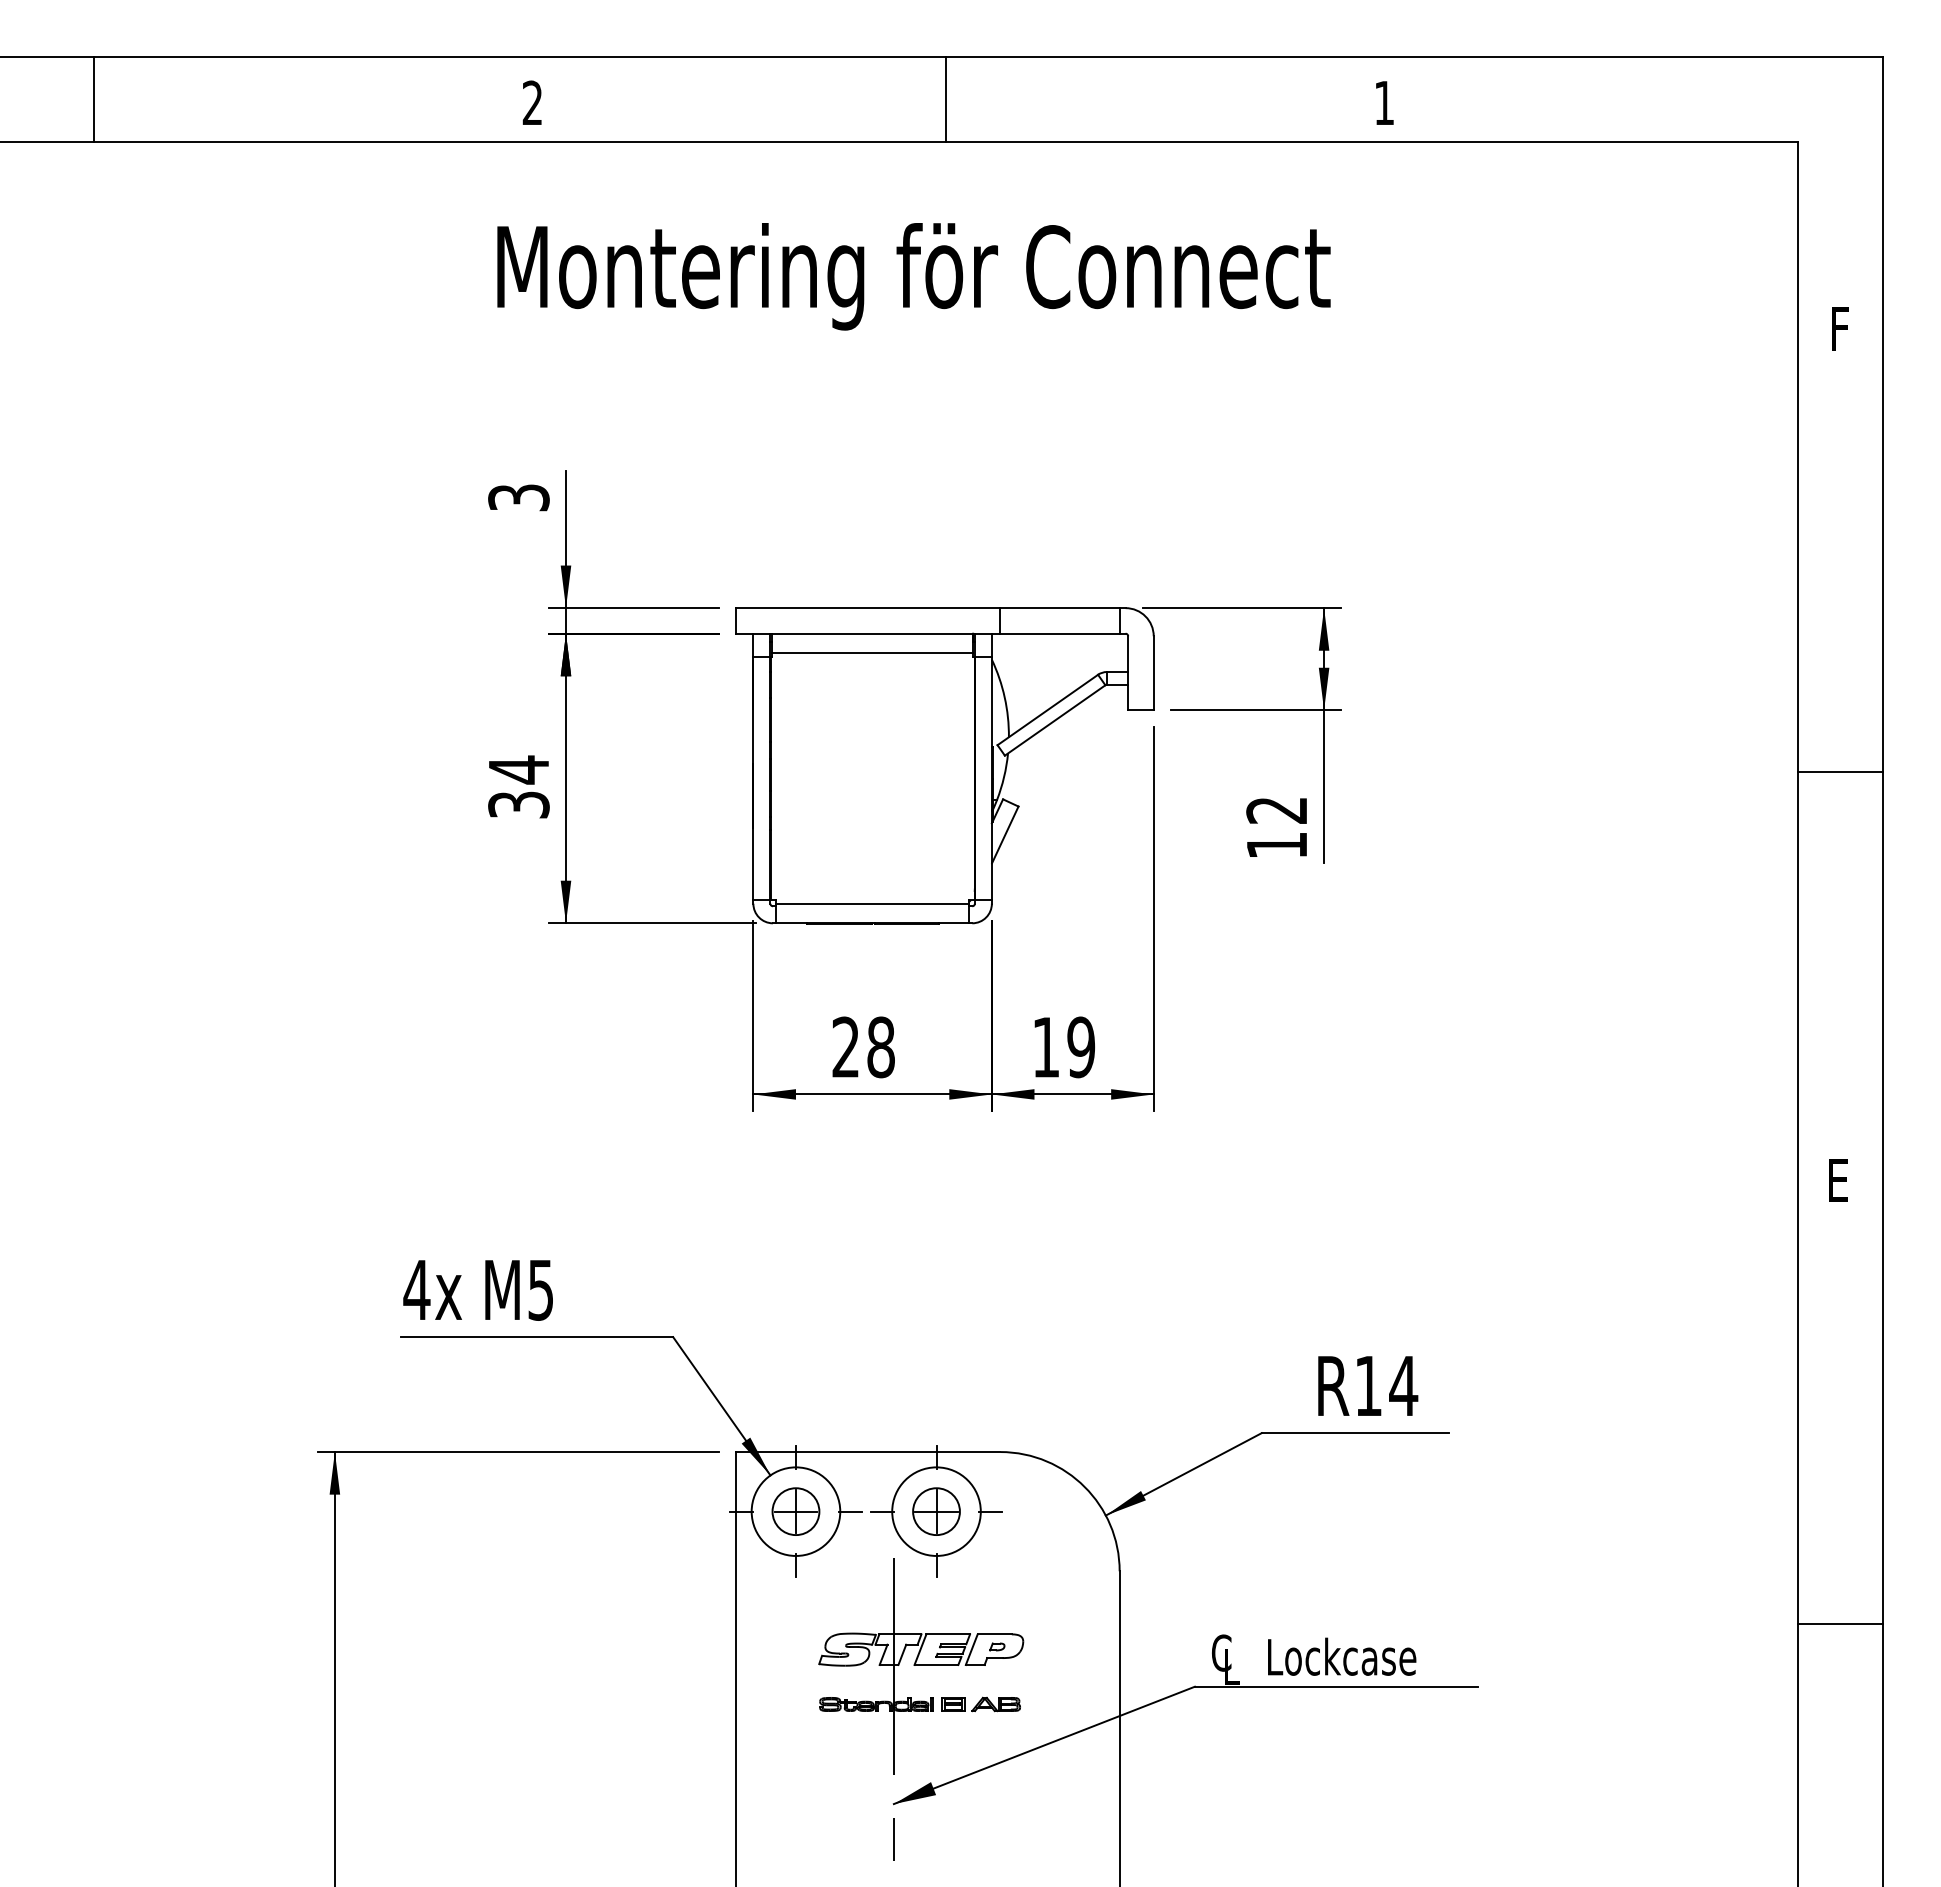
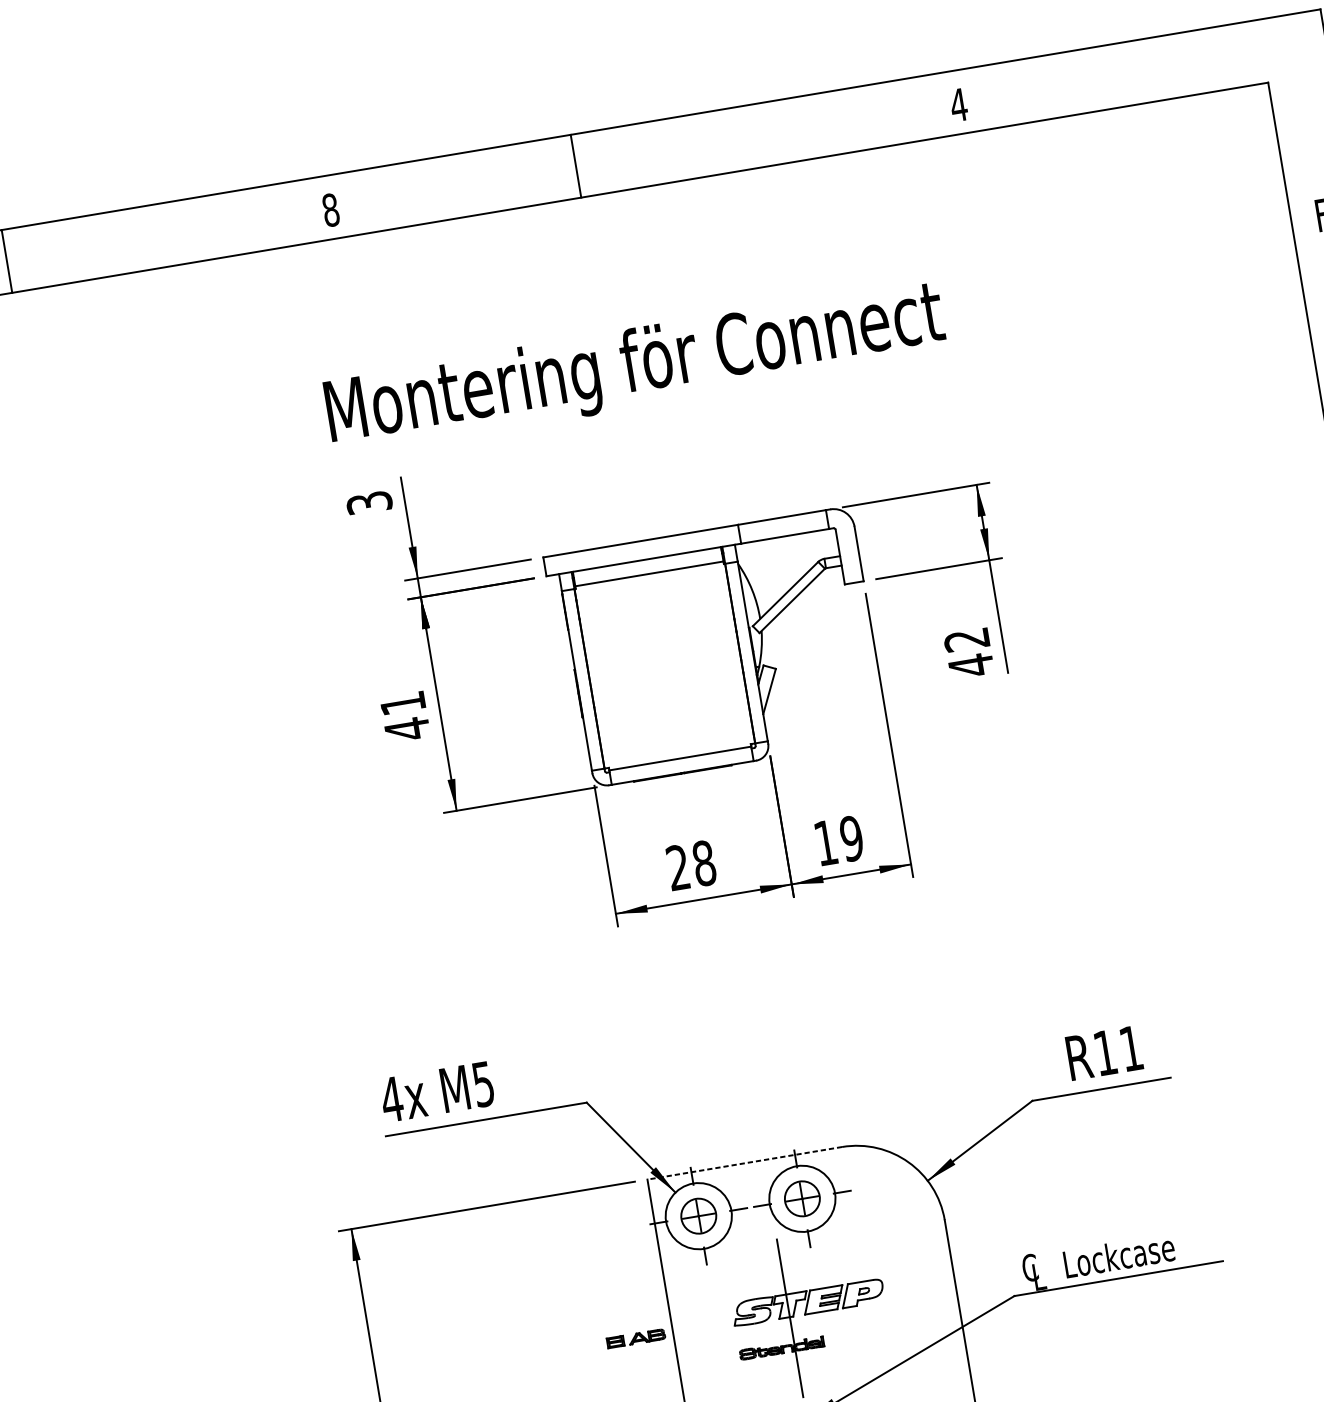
line: (945, 98) -> (575, 165), moved
text: (532, 102) -> (330, 209), 2 -> 8
text: (1384, 102) -> (958, 104), 1 -> 4
text: (913, 276) -> (635, 367), moved
text: (518, 787) -> (404, 716), 34 -> 41
text: (1276, 845) -> (970, 665), 12 -> 42
text: (1403, 1385) -> (1131, 1048), R14 -> R11
line: (867, 1452) -> (744, 1163), solid -> dashed
part: (980, 1704) -> (635, 1338), moved

